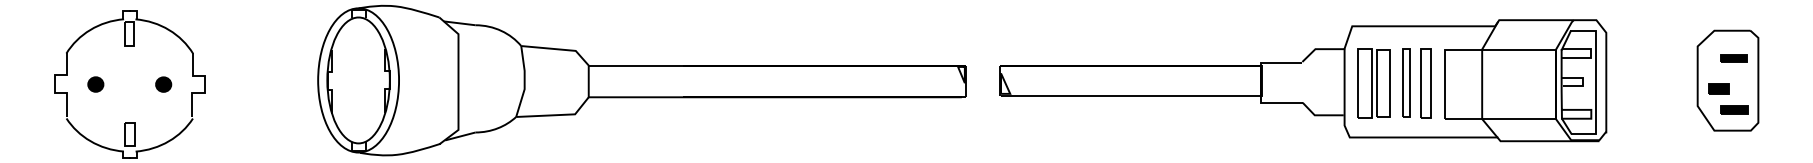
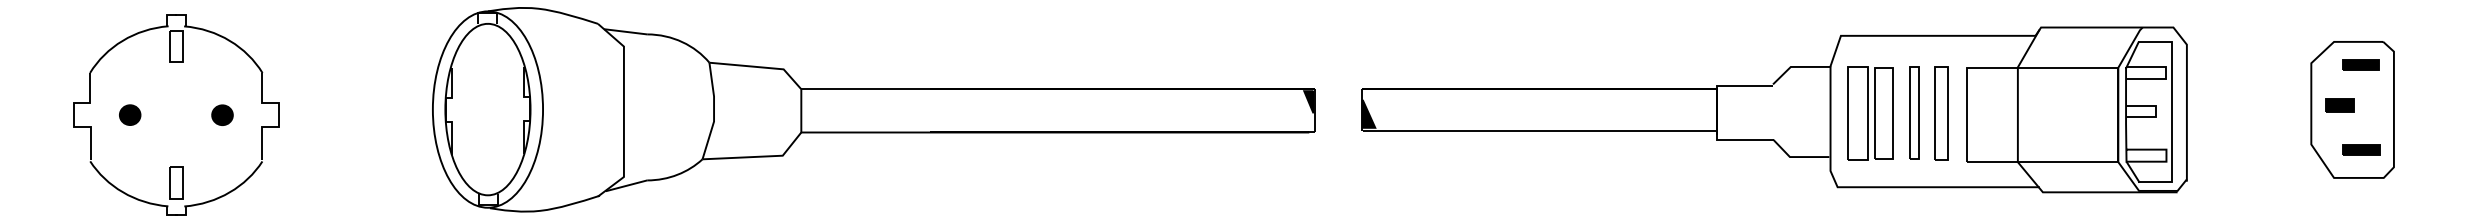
part: (1733, 58) -> (2360, 64), moved
fill: (961, 75) -> (1308, 102), added
fill: (1005, 83) -> (1368, 113), added
part: (1718, 89) -> (2339, 105), moved

